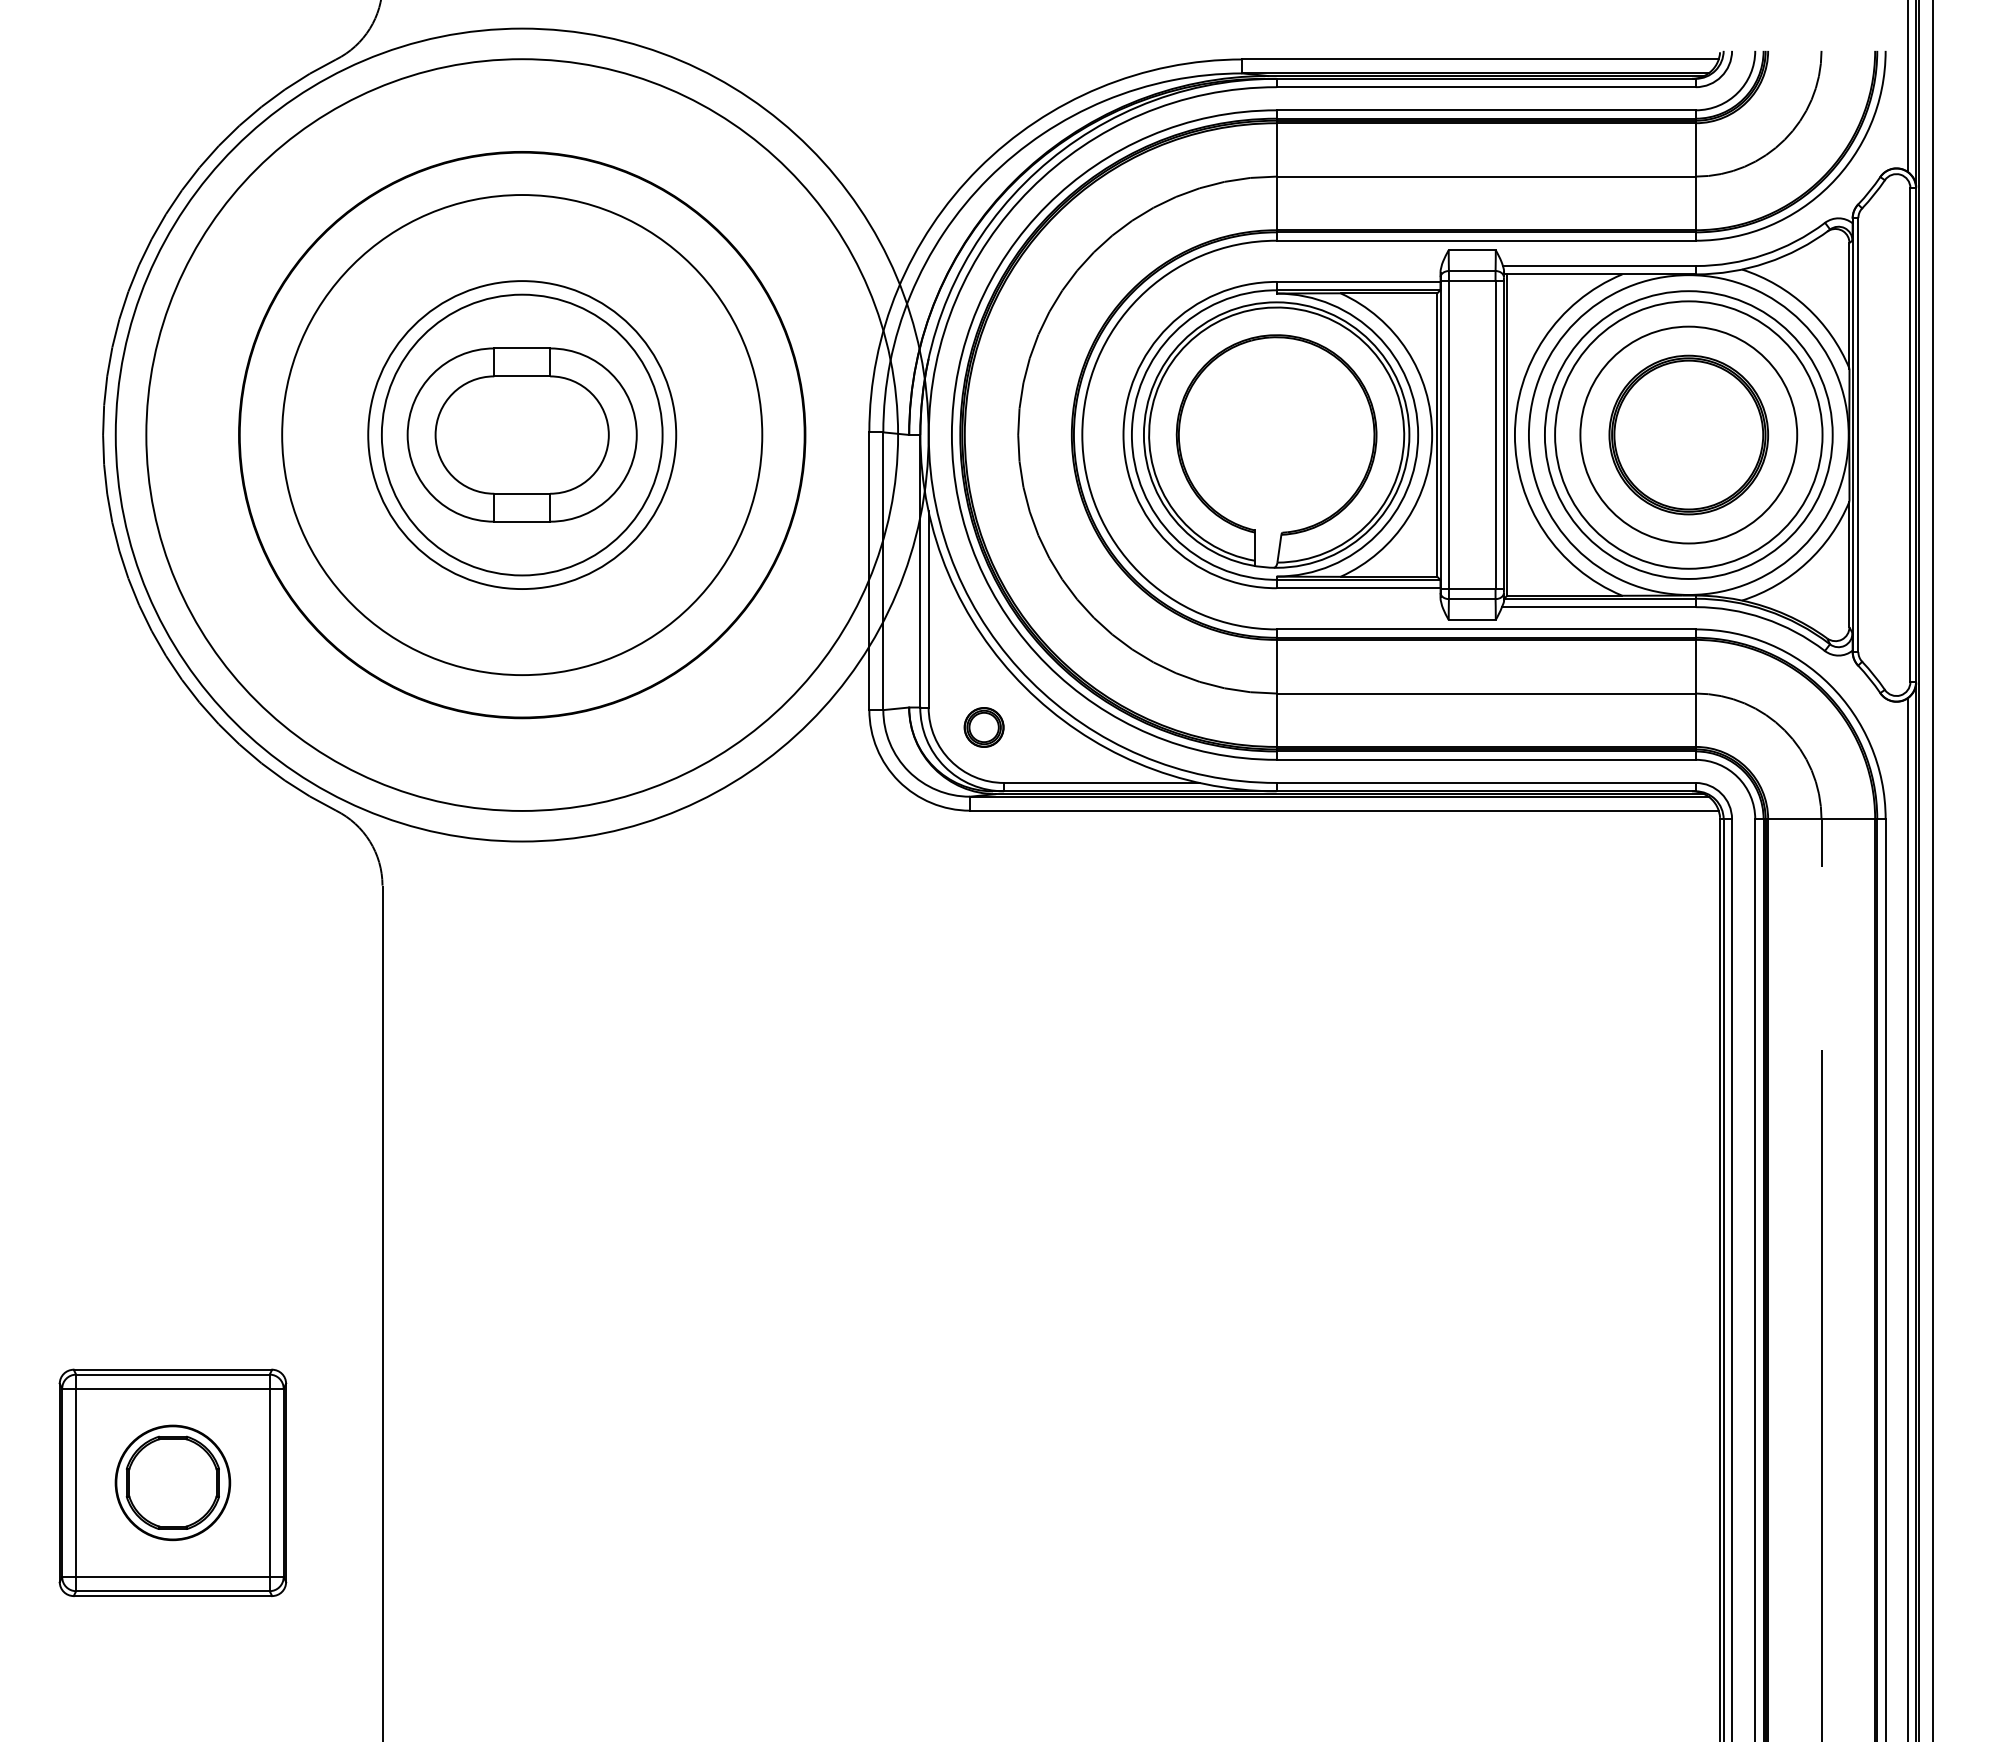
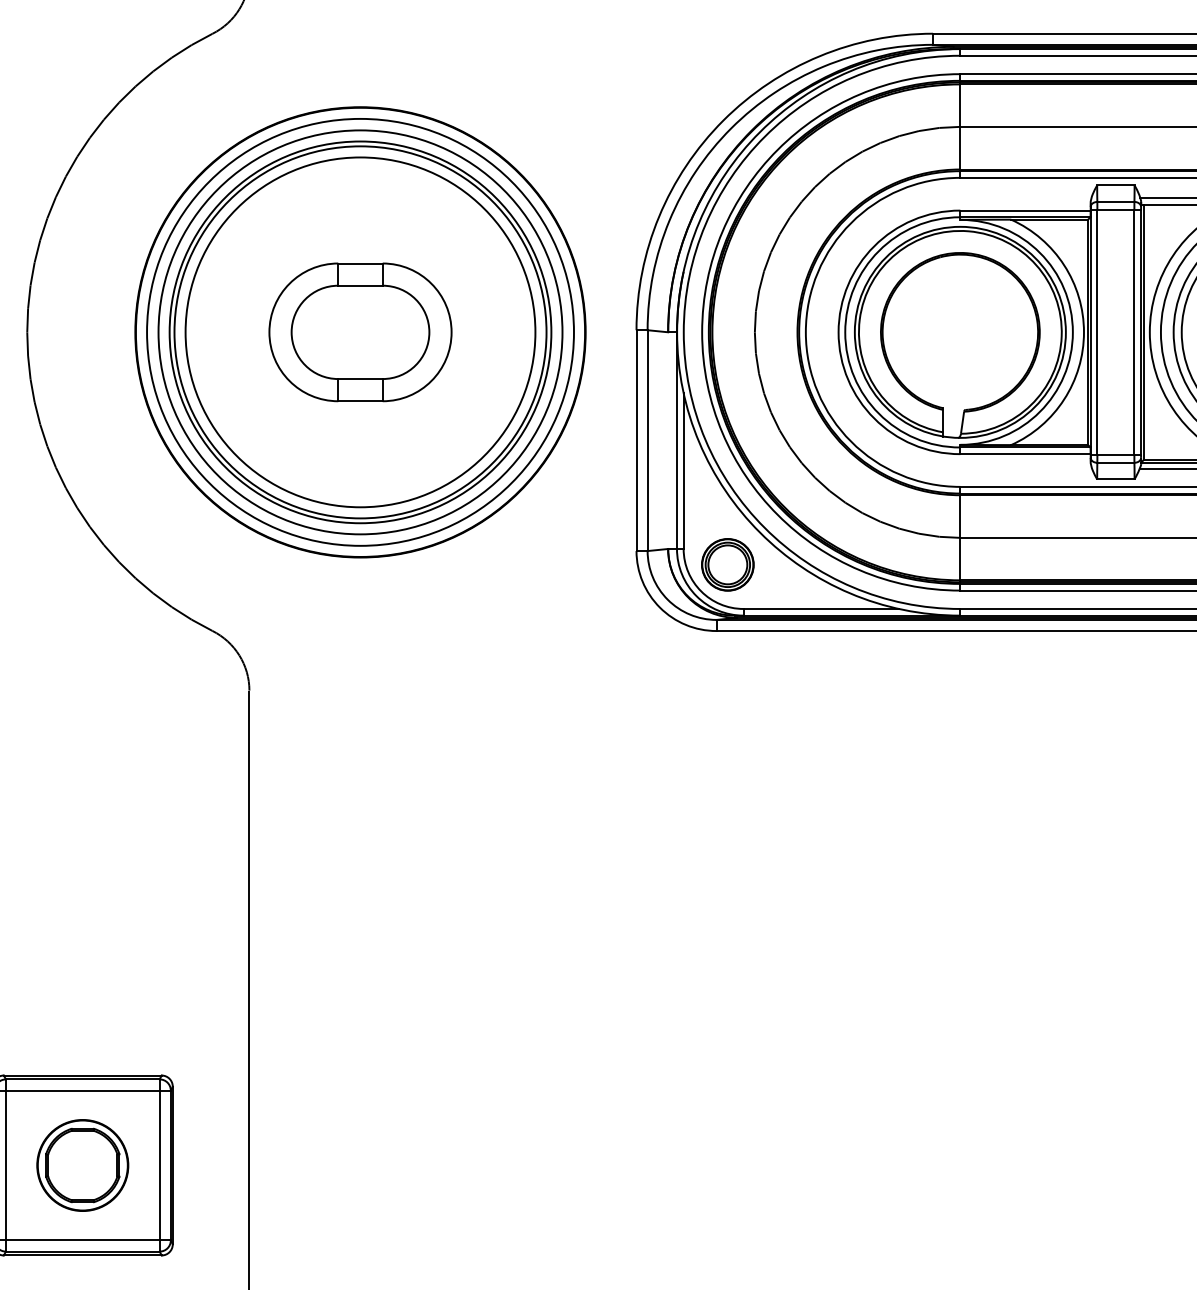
circle: (521, 434) -> (359, 331), size x0.71
circle: (522, 435) -> (360, 332), size x0.62
circle: (522, 435) -> (360, 332), size x1.43
circle: (522, 435) -> (360, 332), size x1.67
part: (983, 727) -> (727, 564), size x1.67

